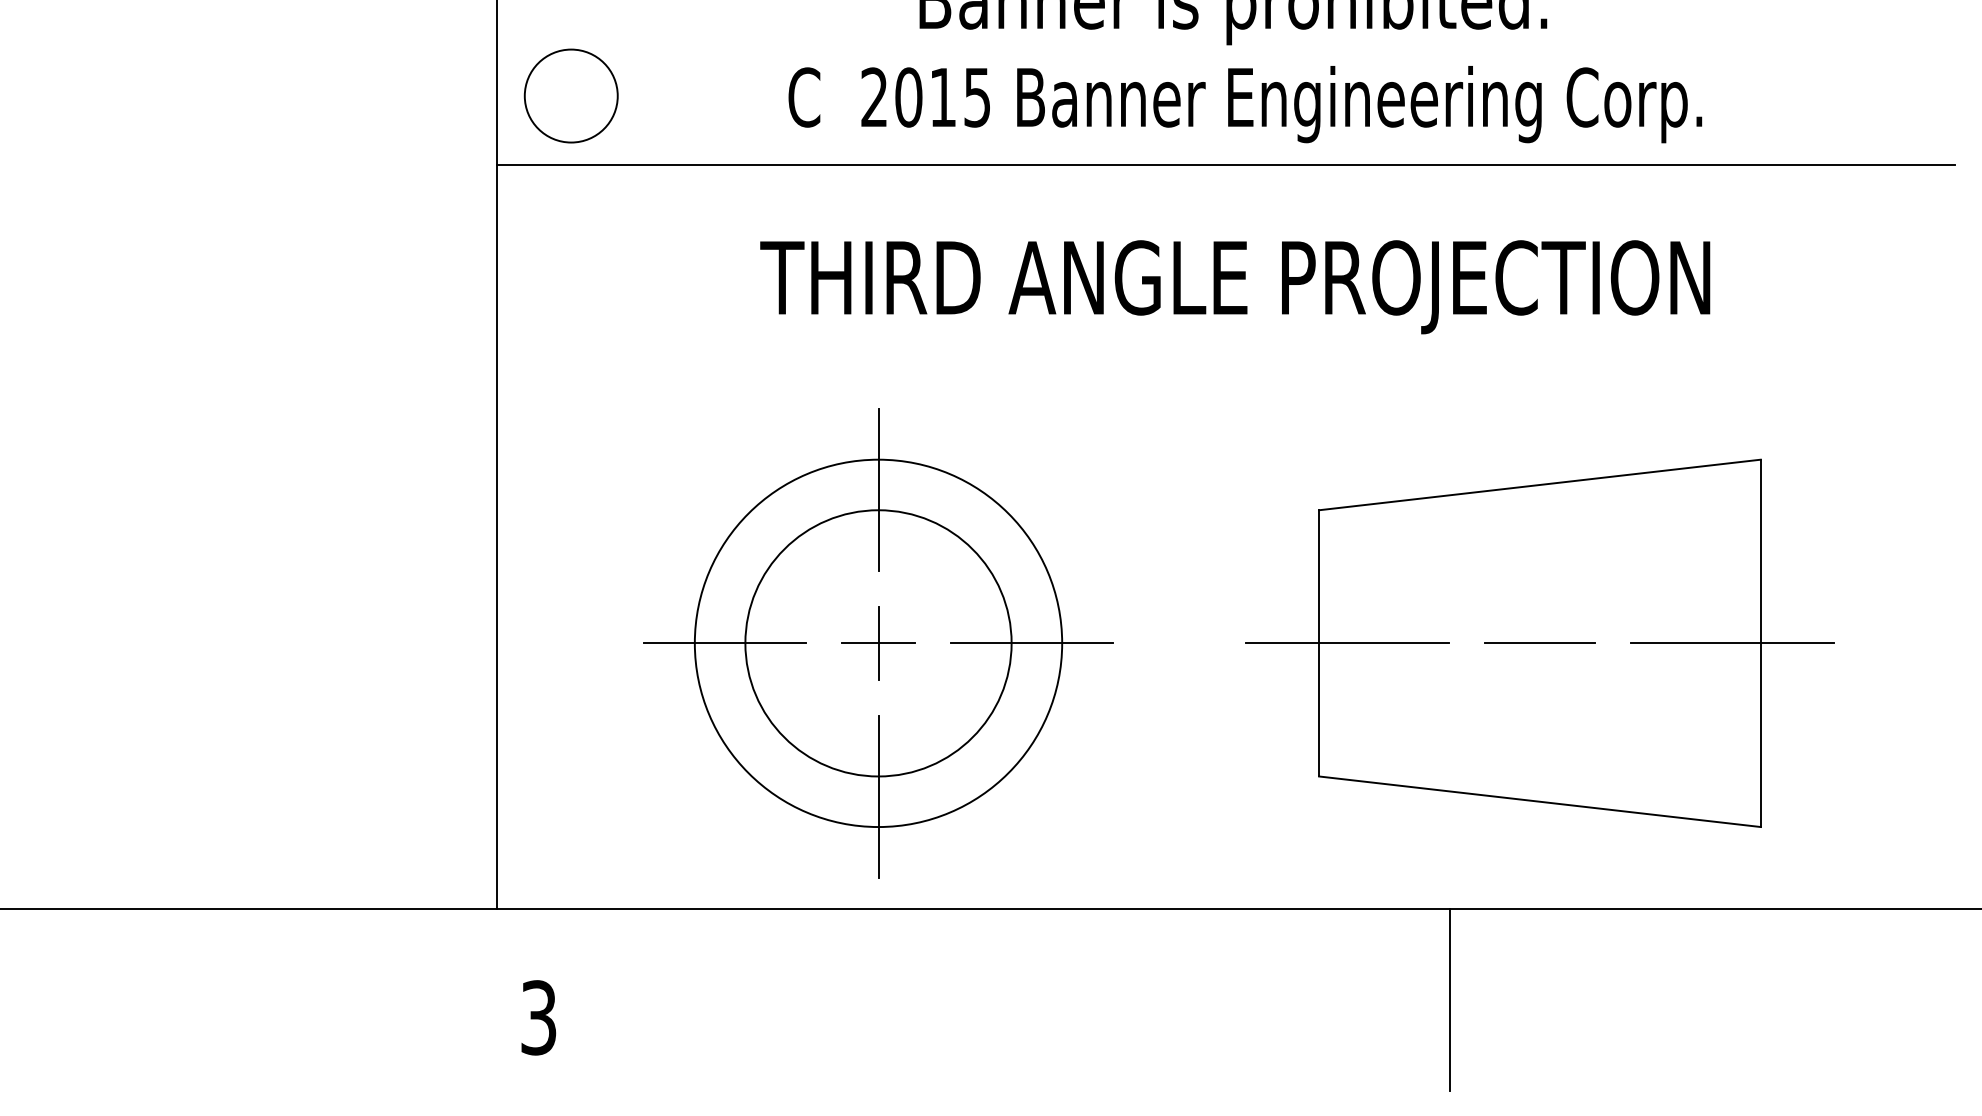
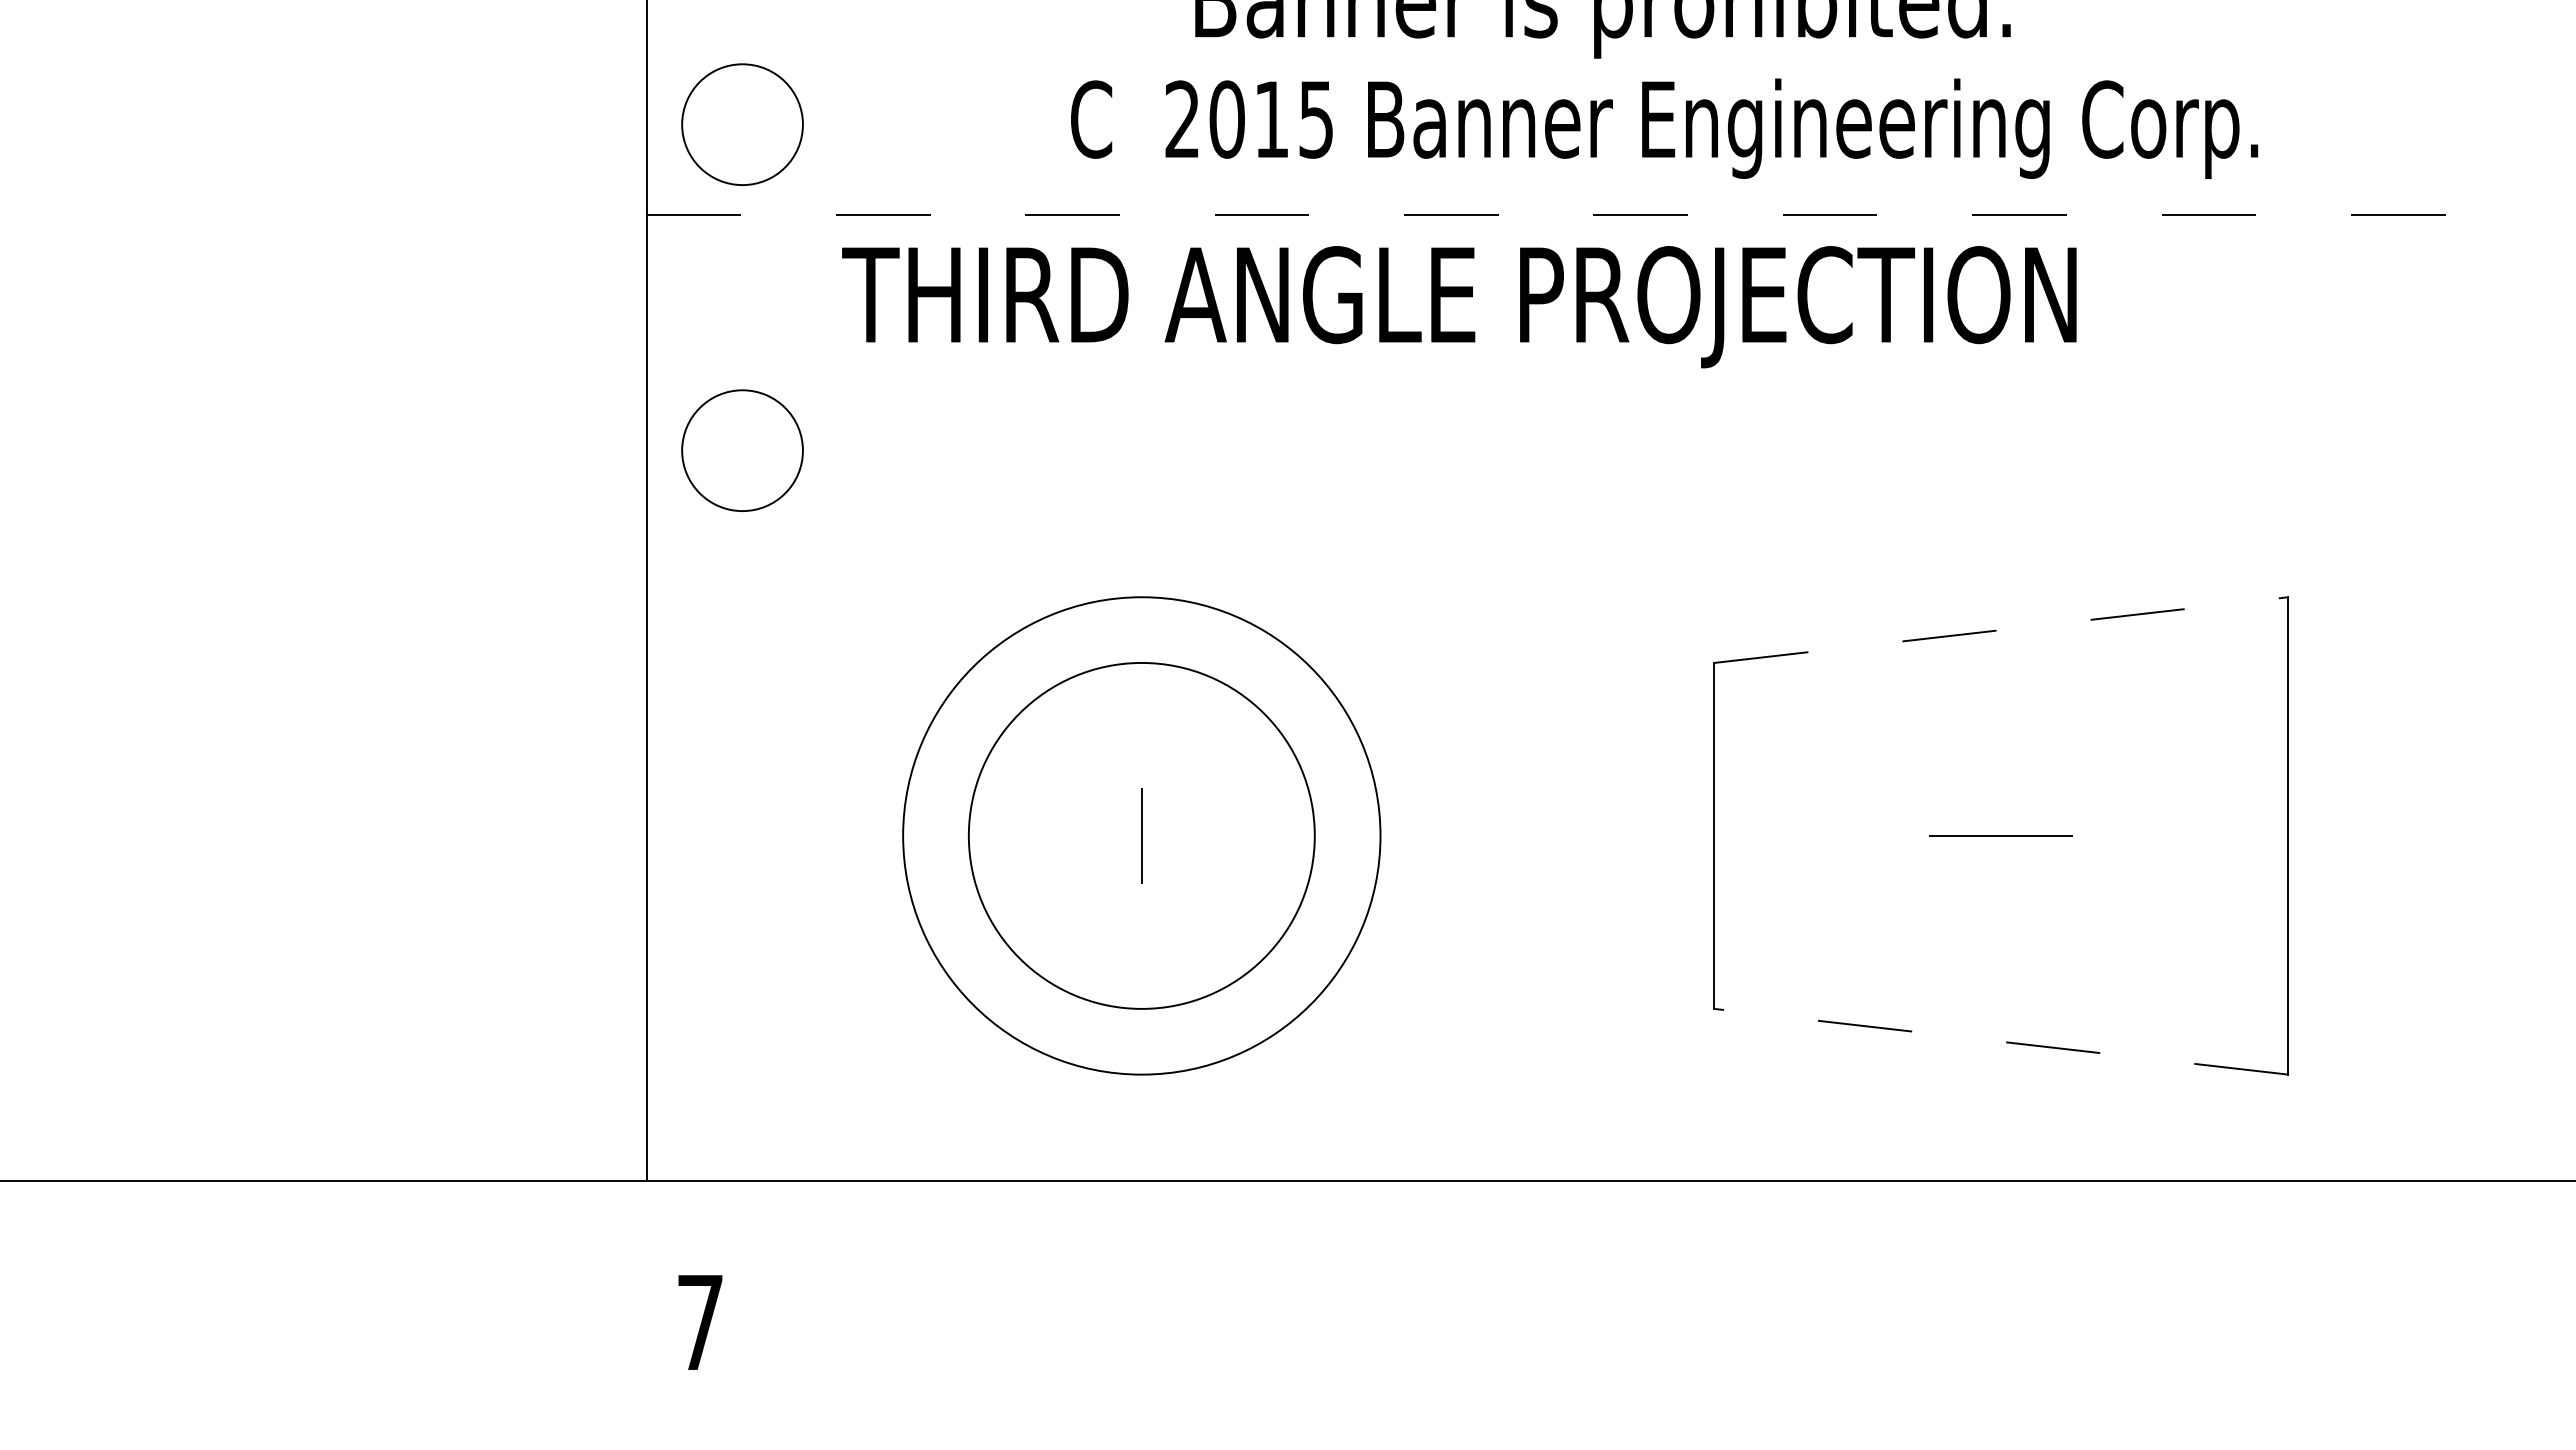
text: (1245, 104) -> (1664, 128), moved
line: (1226, 165) -> (1593, 214), solid -> dashed
text: (1235, 287) -> (1459, 307), moved
circle: (571, 346) -> (742, 450), added
line: (1540, 485) -> (2001, 630), solid -> dashed
line: (878, 489) -> (1141, 635), removed
line: (724, 643) -> (941, 835), removed
line: (878, 643) -> (1141, 835), removed
line: (1032, 643) -> (1341, 835), removed
line: (1346, 643) -> (1750, 835), removed
line: (1732, 643) -> (2251, 835), removed
line: (878, 796) -> (1141, 1035), removed
line: (1540, 801) -> (2001, 1041), solid -> dashed
line: (1450, 999) -> (1884, 1298), removed
text: (538, 1017) -> (700, 1322), 3 -> 7

